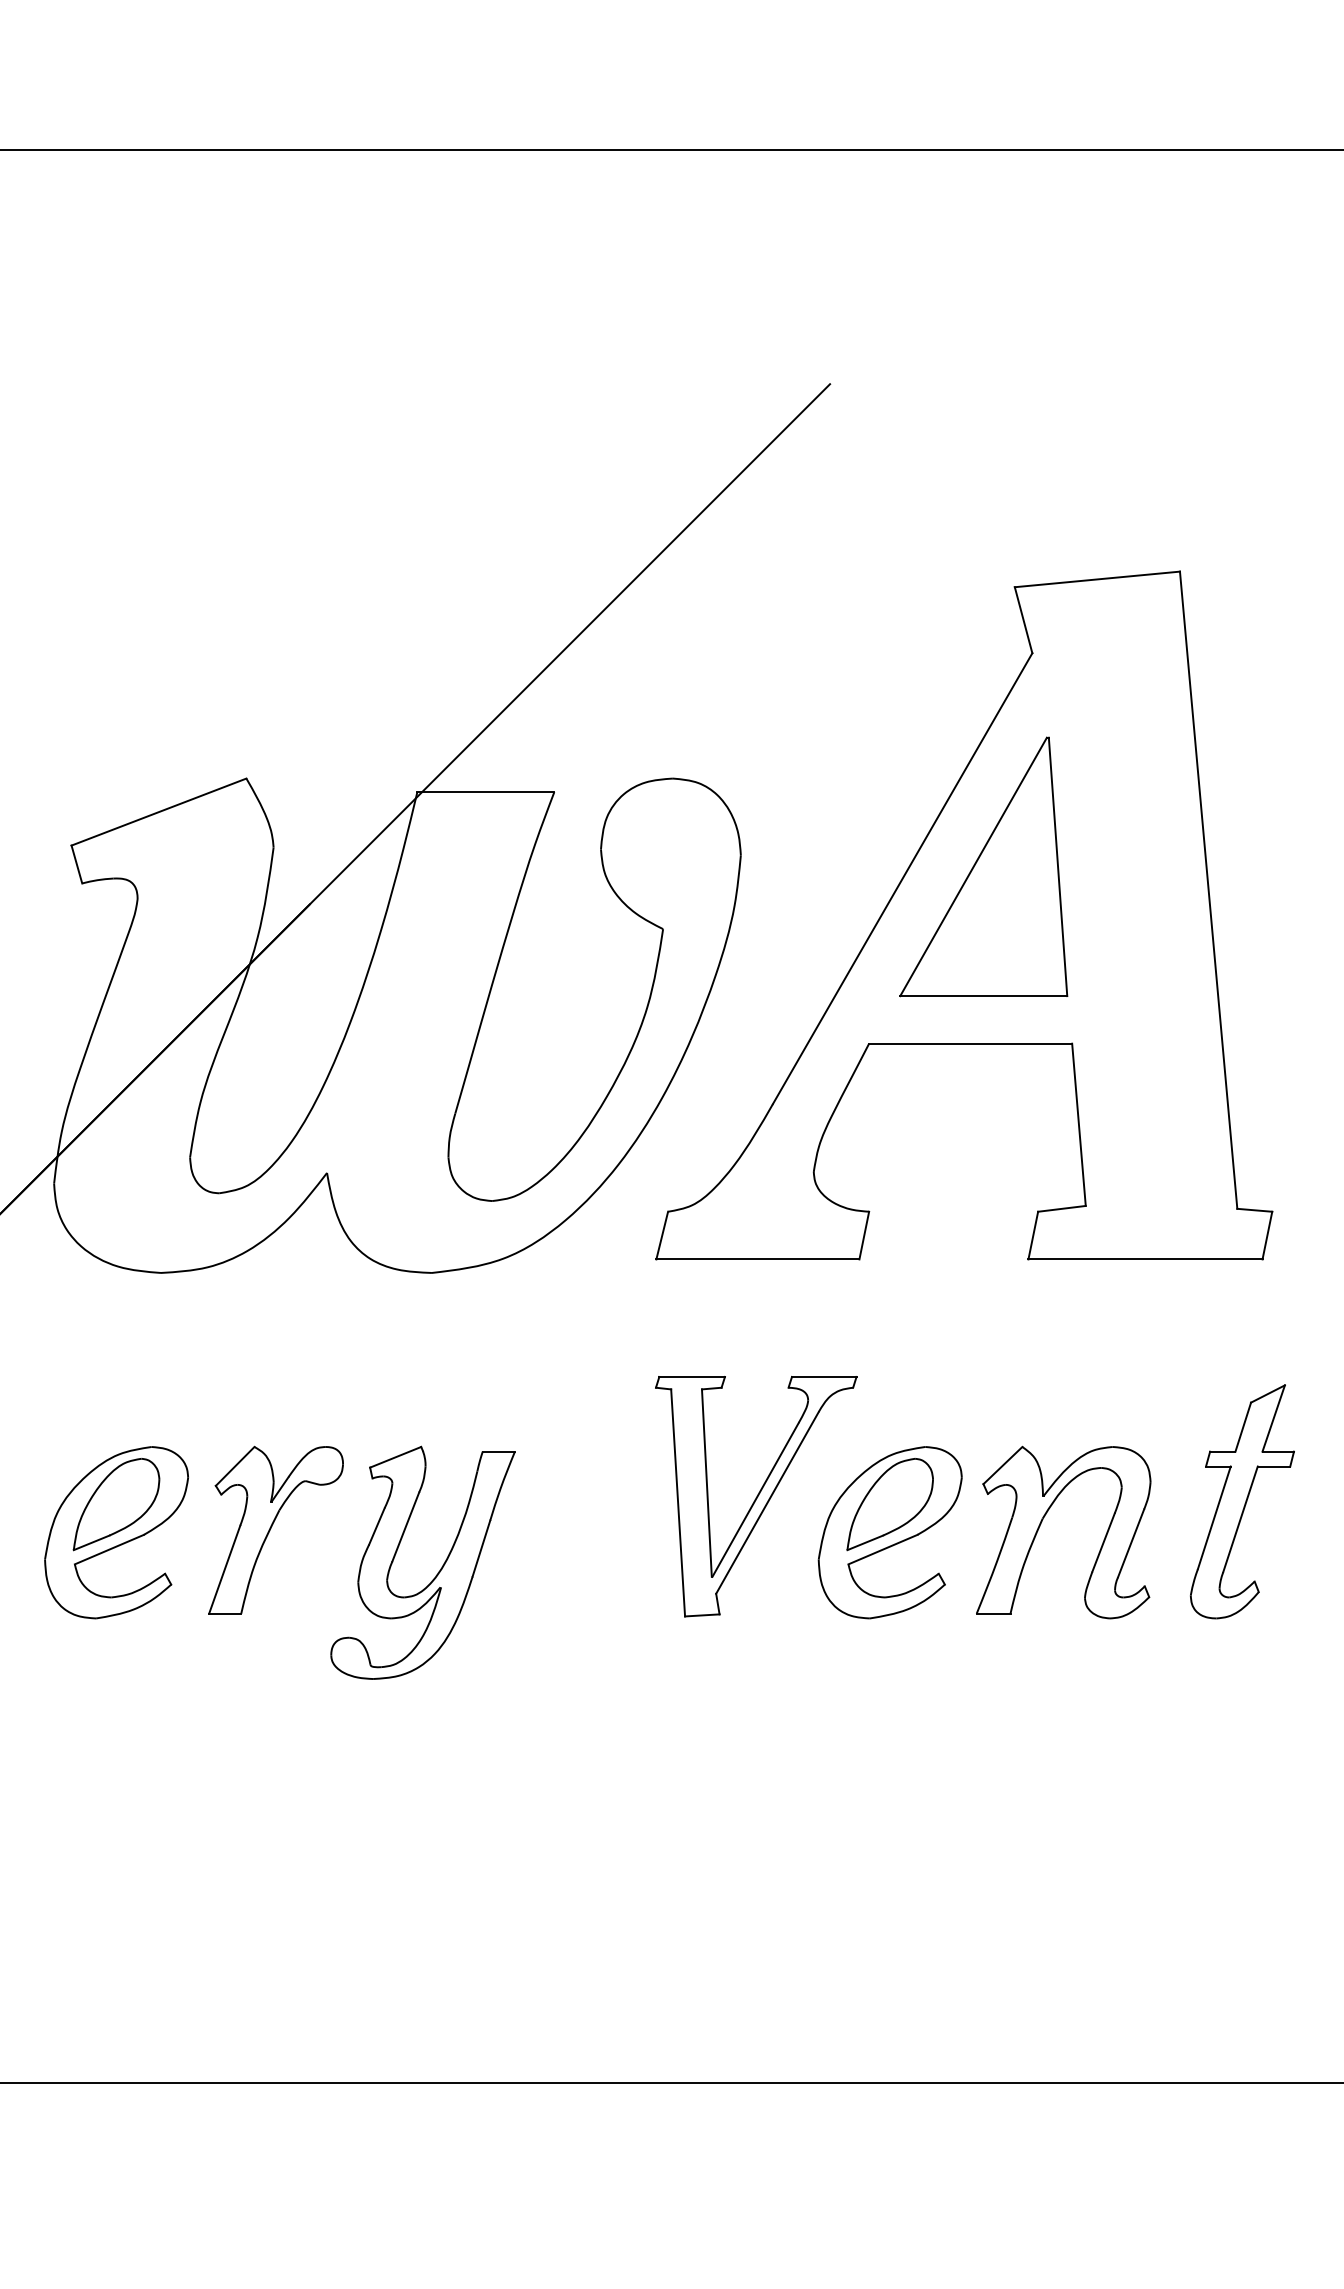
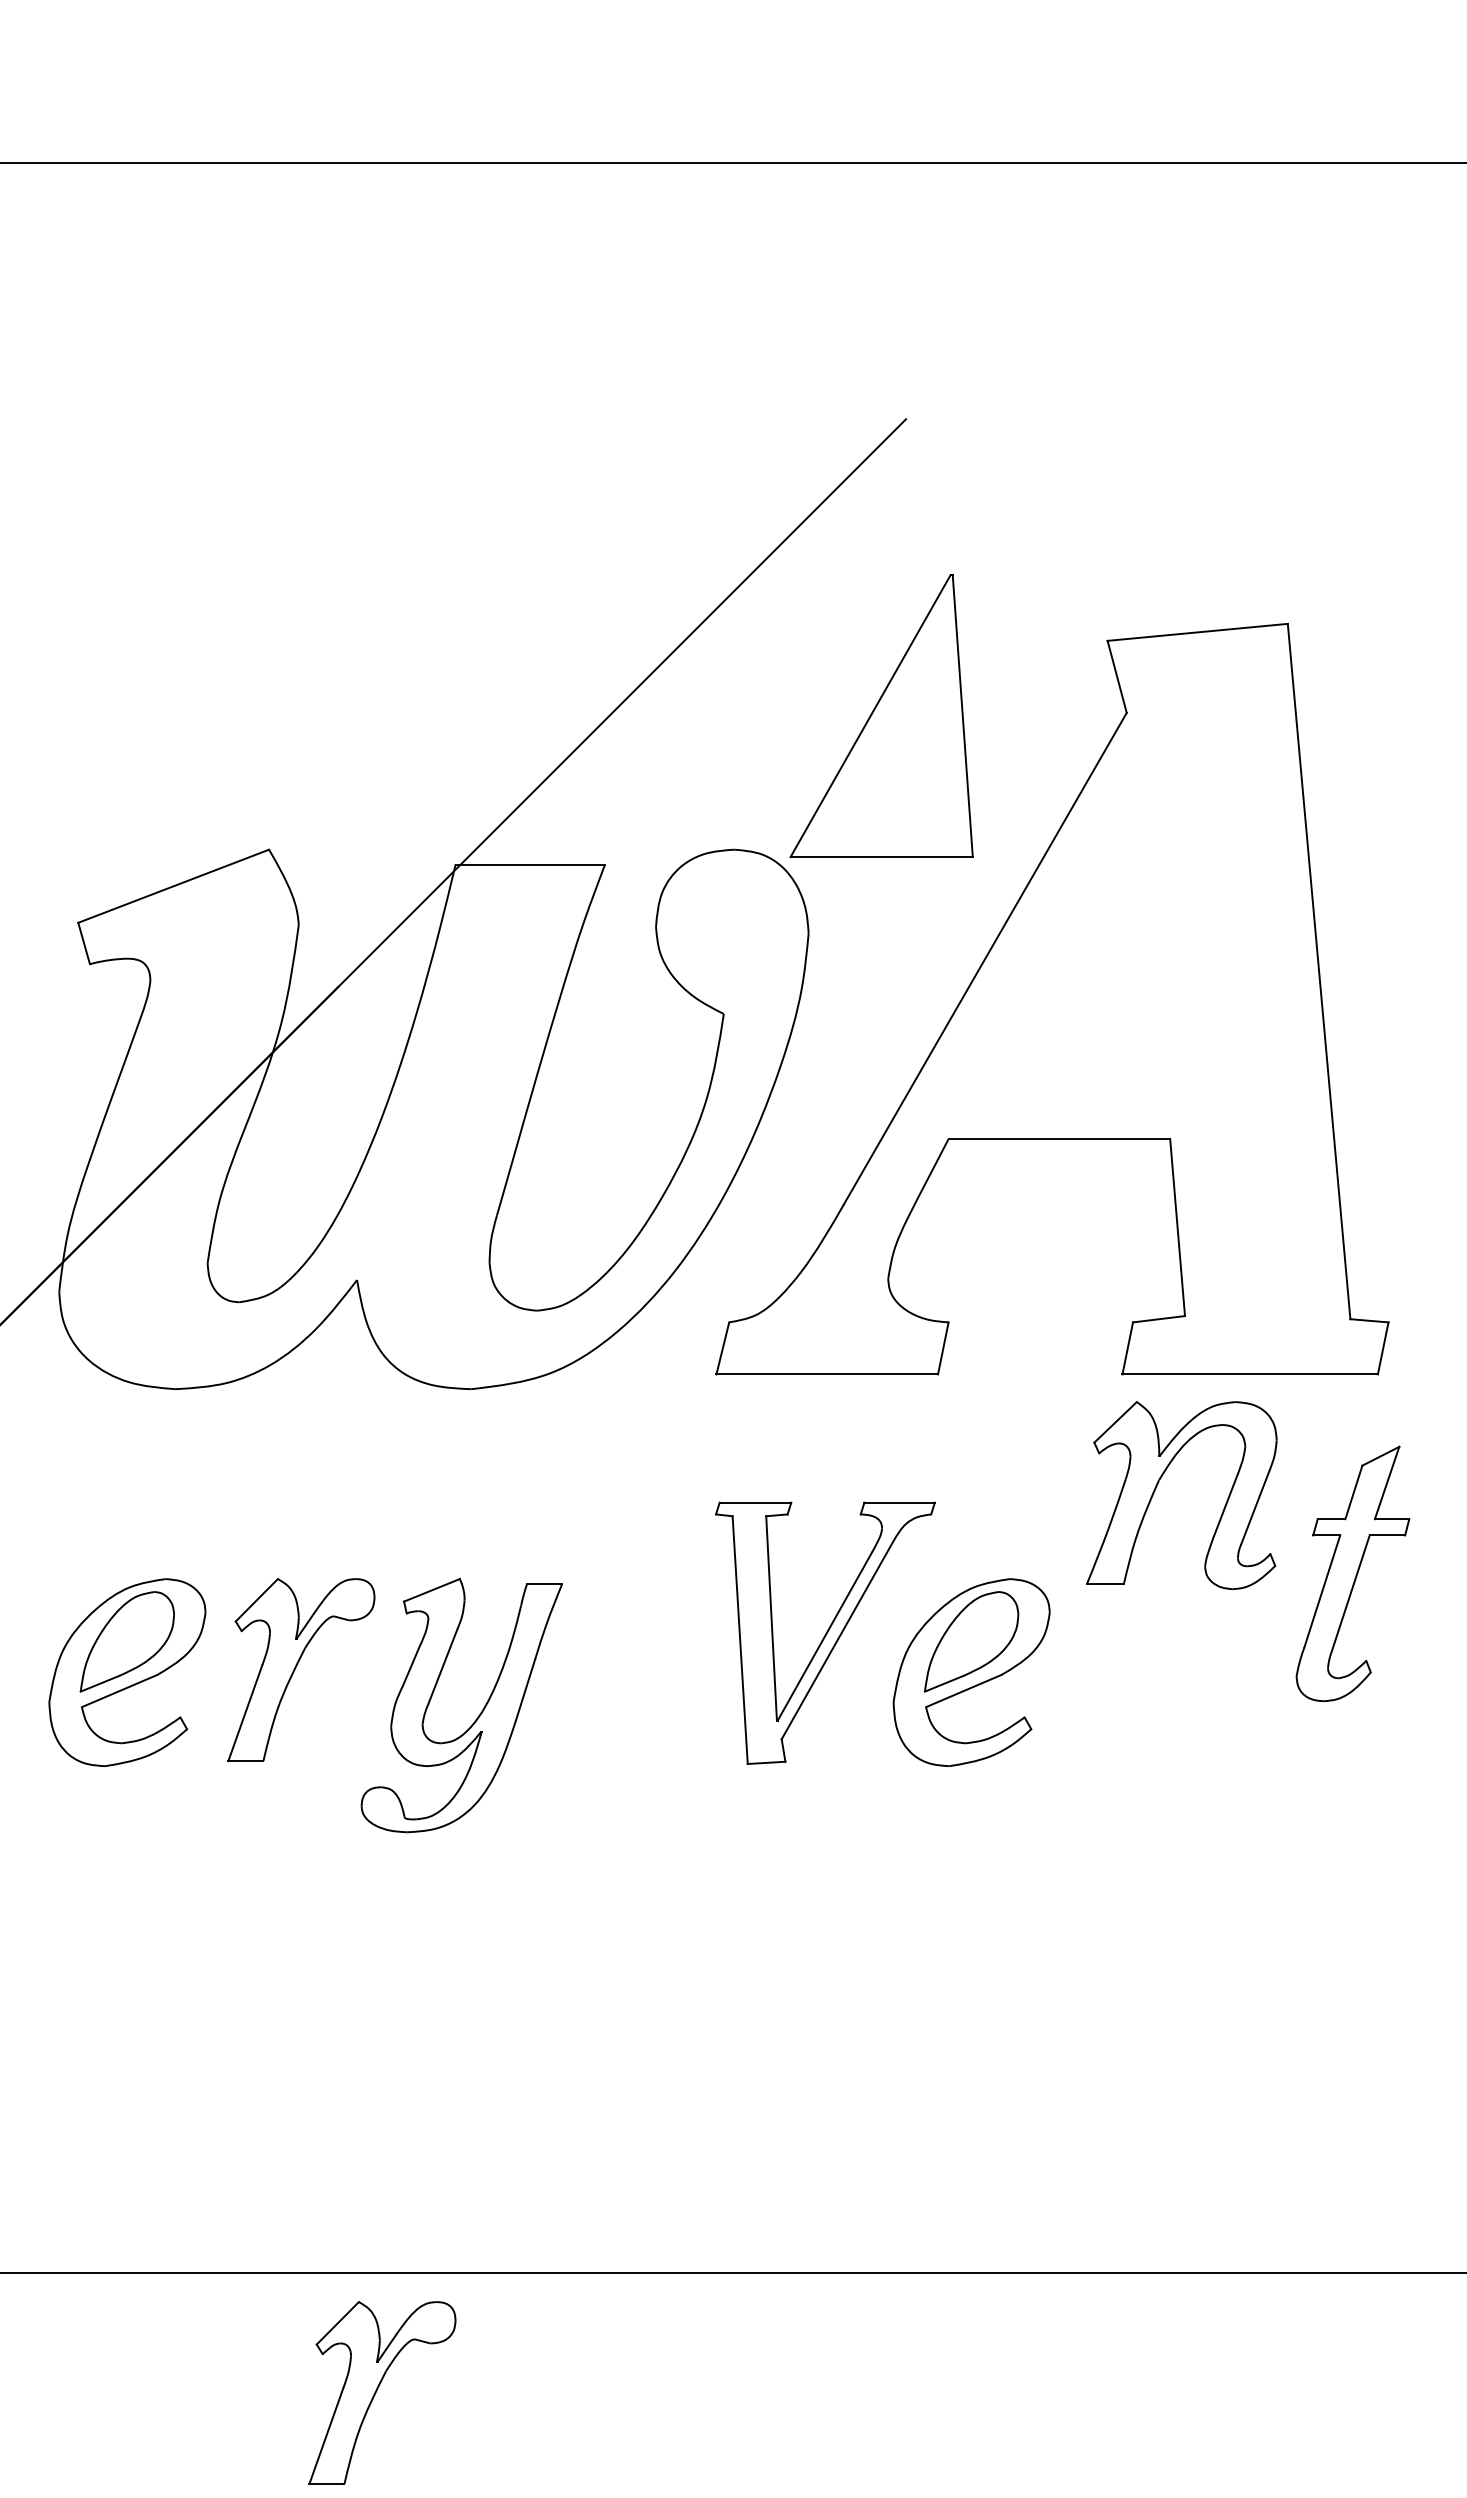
part: (983, 867) -> (881, 716), moved
part: (1242, 1501) -> (1352, 1573), moved
part: (1042, 1522) -> (1158, 1484), moved
part: (350, 2192) -> (382, 2392), added

